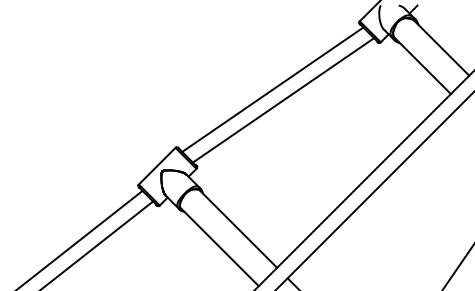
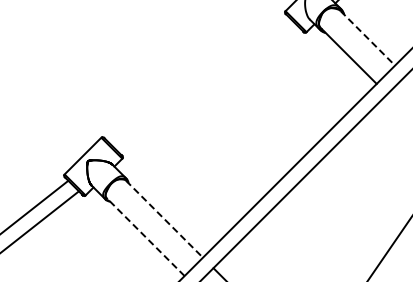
line: (442, 48) -> (368, 38), solid -> dashed
line: (272, 89) -> (198, 79), removed
line: (283, 100) -> (209, 90), removed
line: (239, 229) -> (165, 219), solid -> dashed
line: (219, 247) -> (145, 237), solid -> dashed

